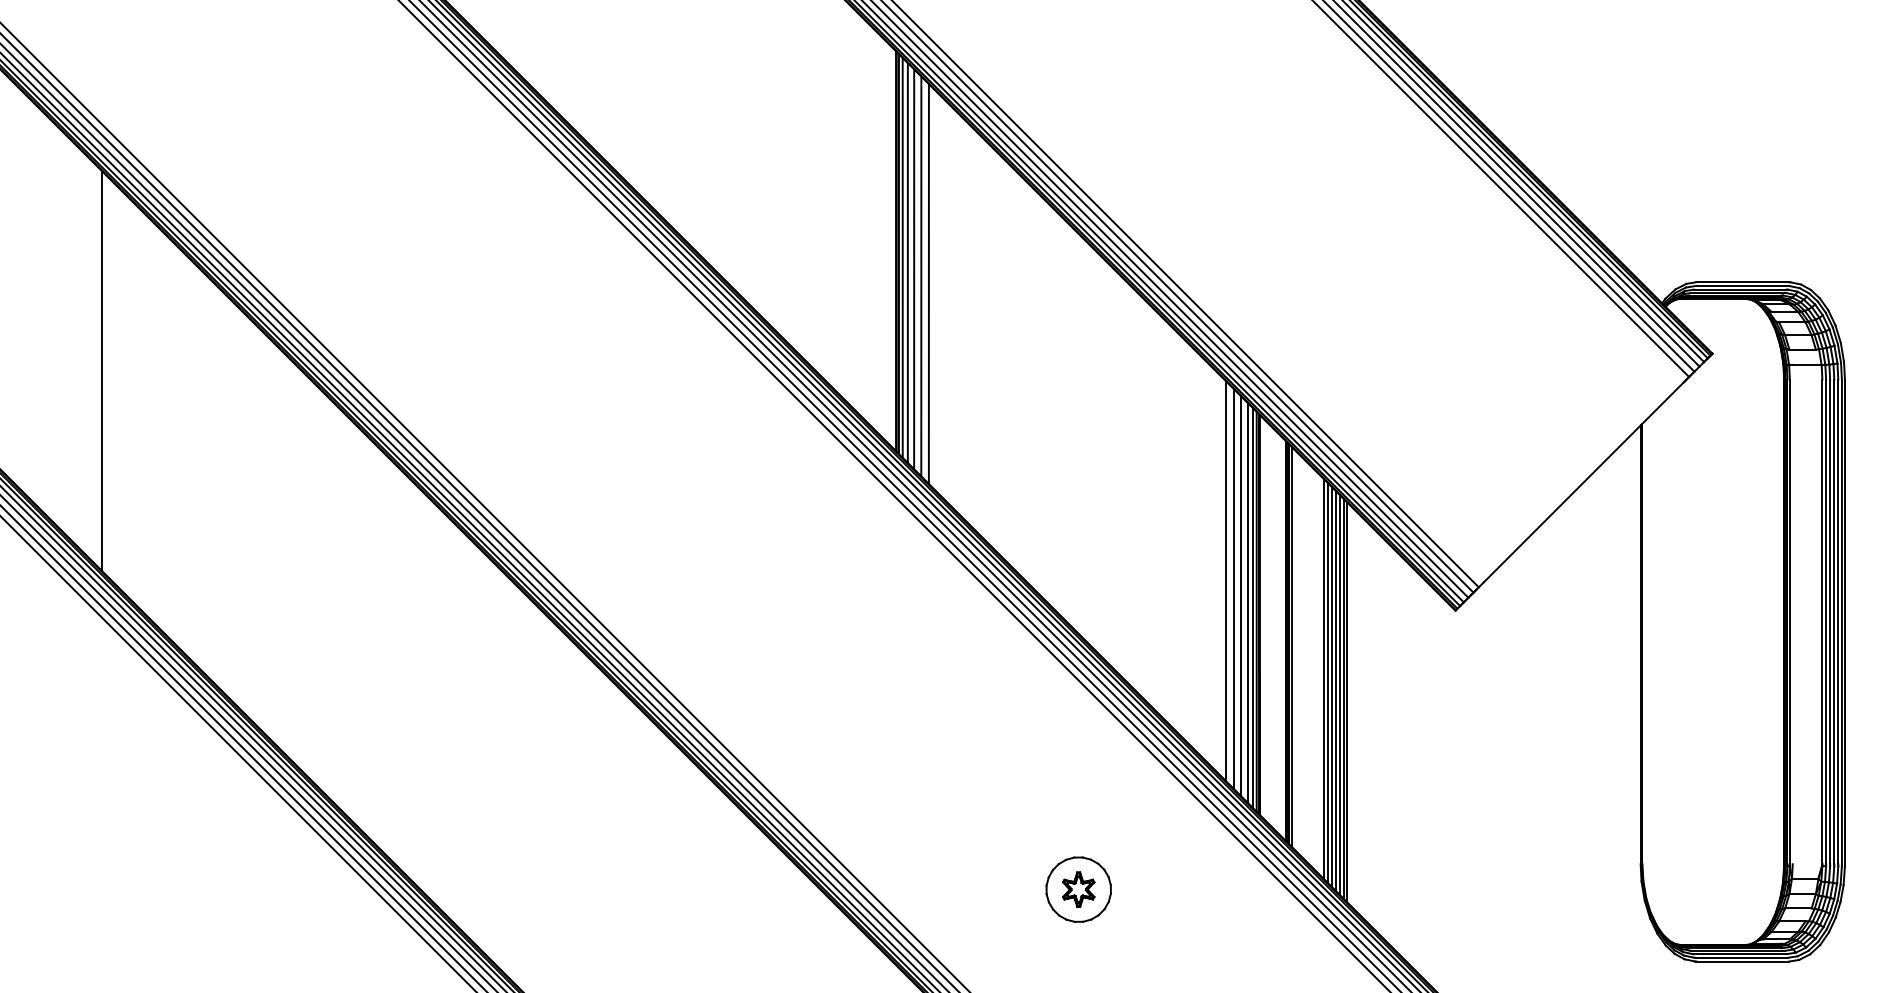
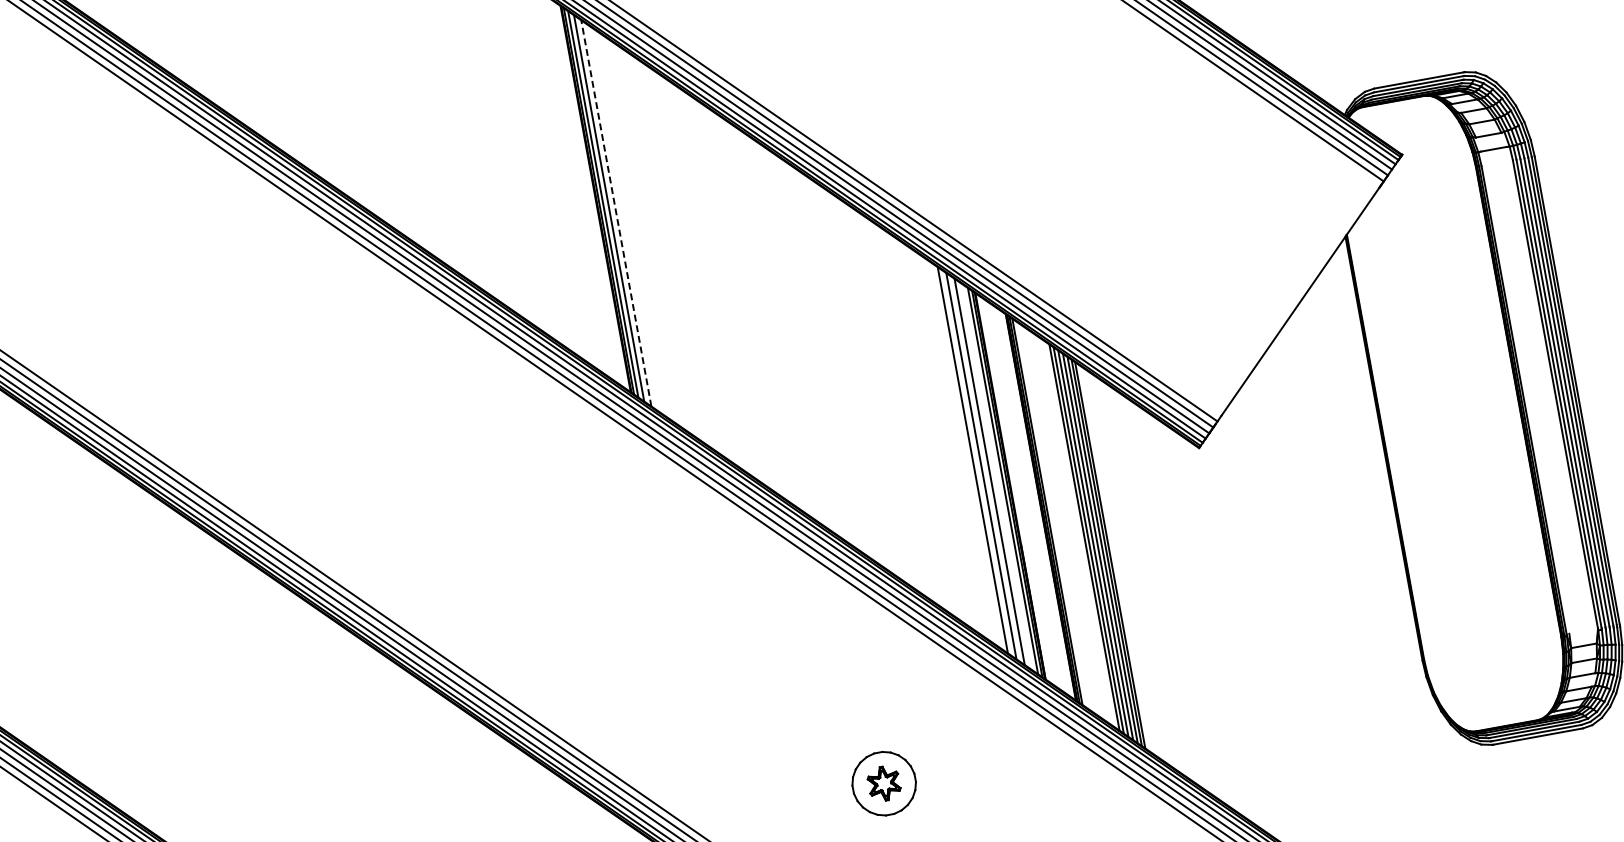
line: (914, 269) -> (616, 213), solid -> dashed
line: (921, 276) -> (624, 219), removed
line: (928, 283) -> (632, 224), removed
line: (1247, 602) -> (996, 476), removed

